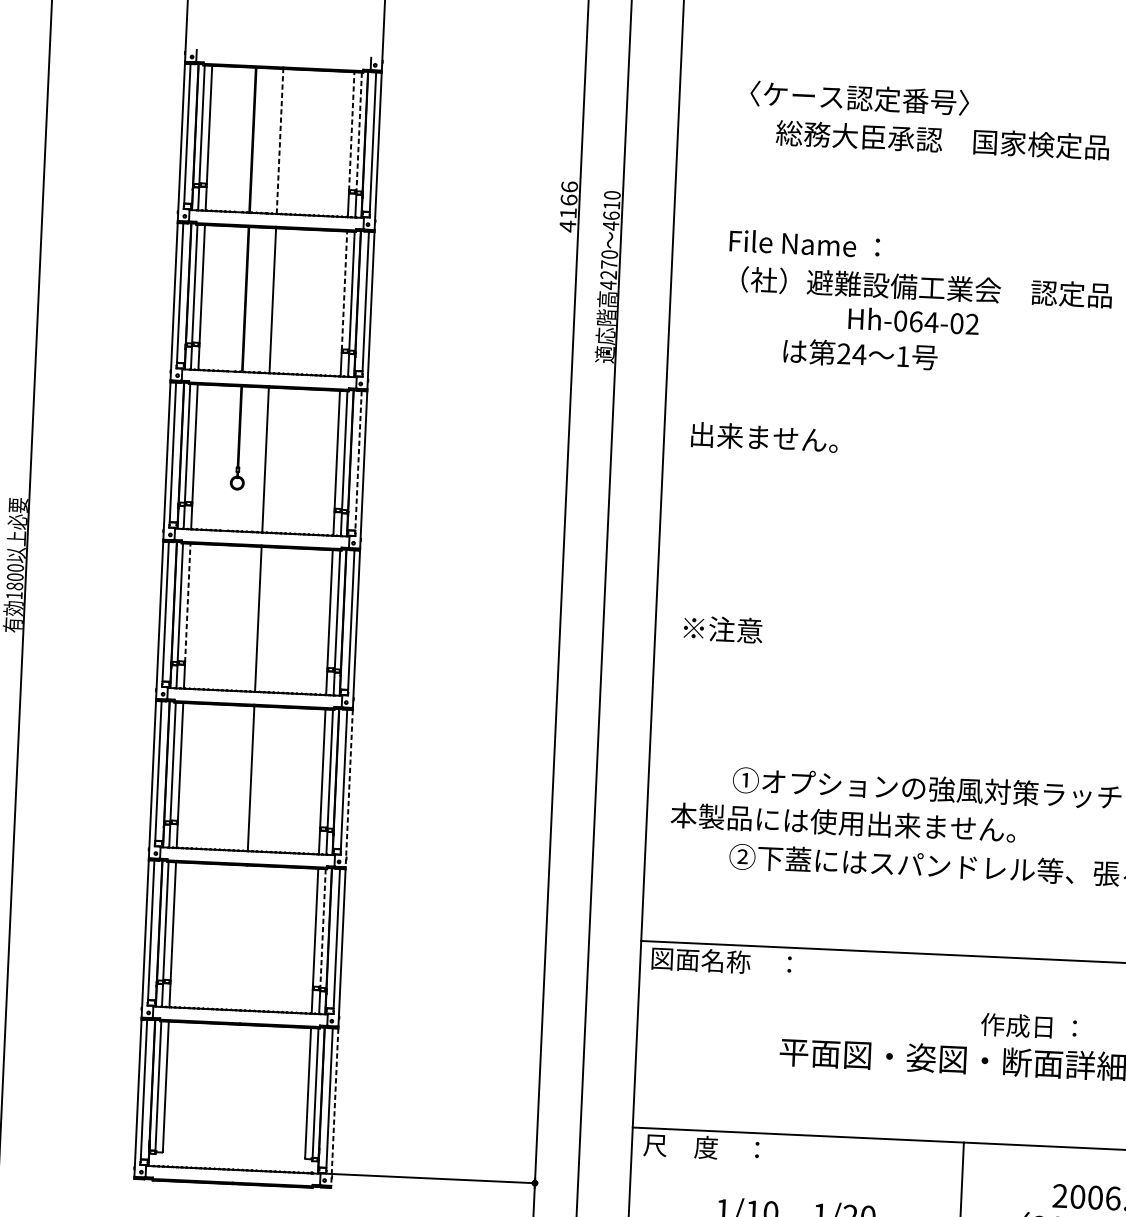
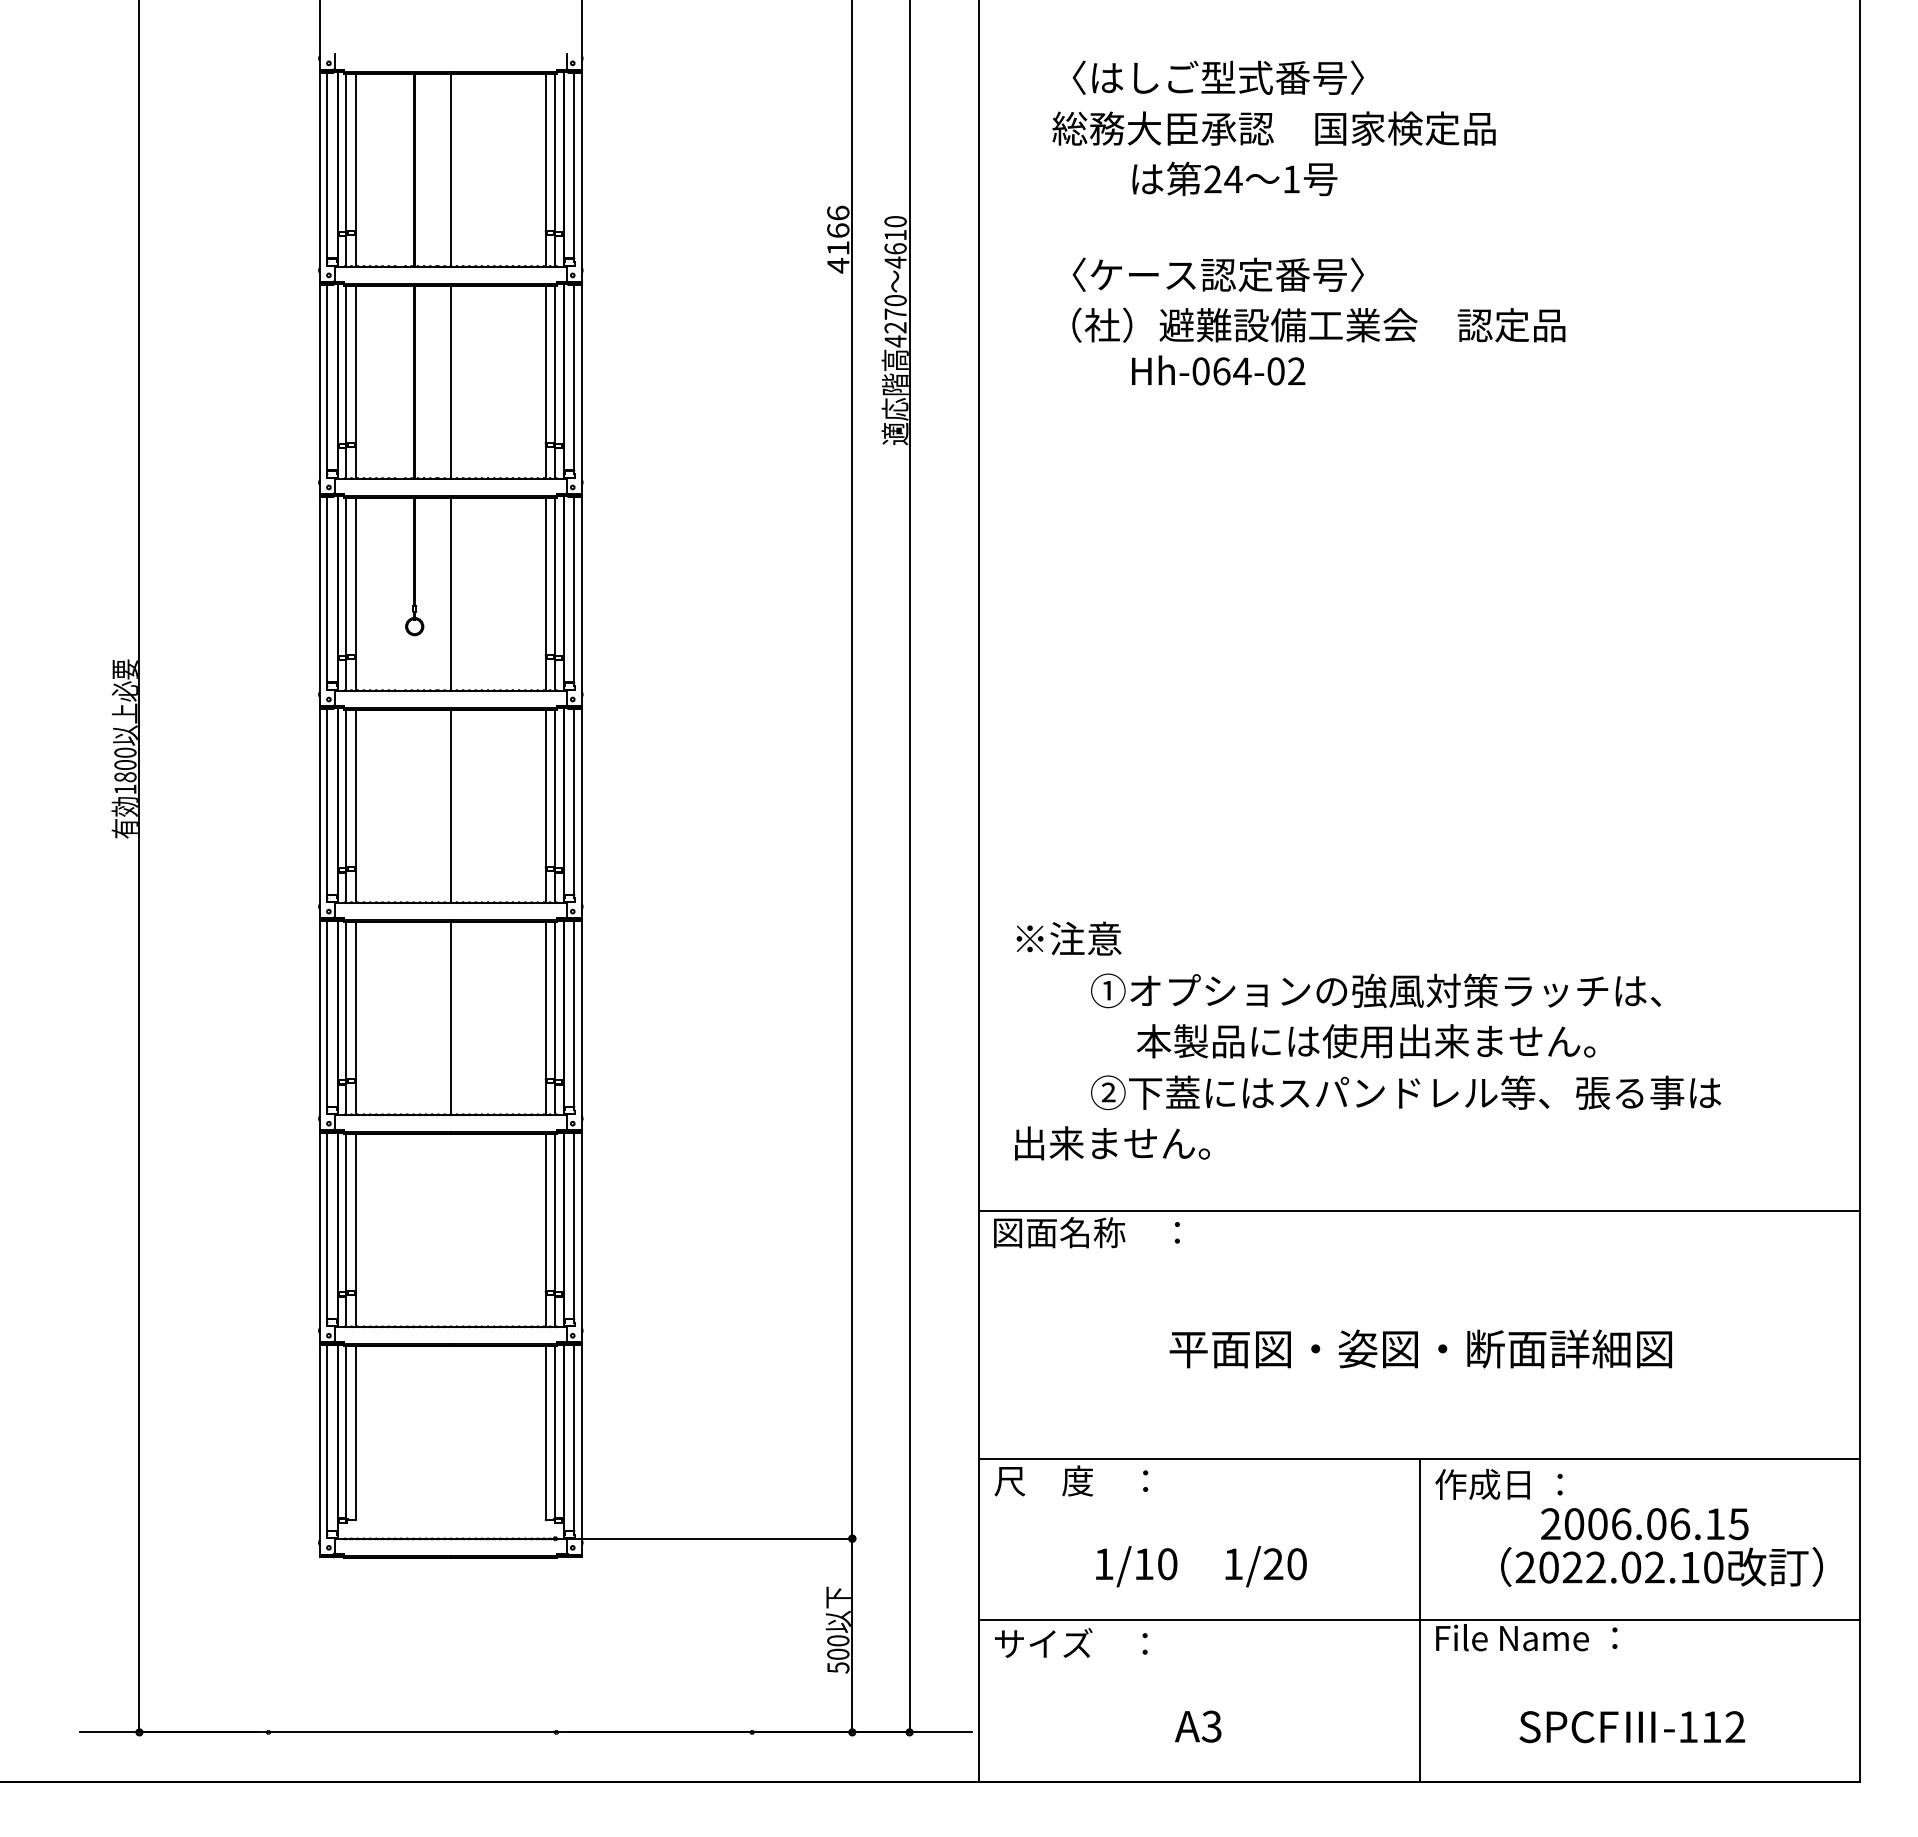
text: (832, 96) -> (1181, 77), 〈ケース認定番号〉 -> 〈はしご型式番号〉
line: (351, 131) -> (545, 152), dashed -> solid
line: (359, 131) -> (555, 152), dashed -> solid
line: (279, 140) -> (450, 169), dashed -> solid
text: (942, 140) -> (1273, 128), moved
text: (845, 245) -> (1208, 274), File Name ： -> 〈ケース認定番号〉
line: (344, 290) -> (545, 364), dashed -> solid
text: (913, 321) -> (1218, 370), moved
text: (860, 353) -> (1234, 178), moved
text: (764, 437) -> (1112, 1143), moved
line: (358, 460) -> (574, 589), dashed -> solid
line: (188, 602) -> (356, 788), dashed -> solid
text: (722, 629) -> (1068, 938), moved
line: (349, 788) -> (581, 1025), dashed -> solid
text: (842, 822) -> (1365, 1041), moved
line: (323, 928) -> (555, 1213), dashed -> solid
text: (1028, 1026) -> (1498, 1484), moved
line: (334, 1106) -> (581, 1449), dashed -> solid

